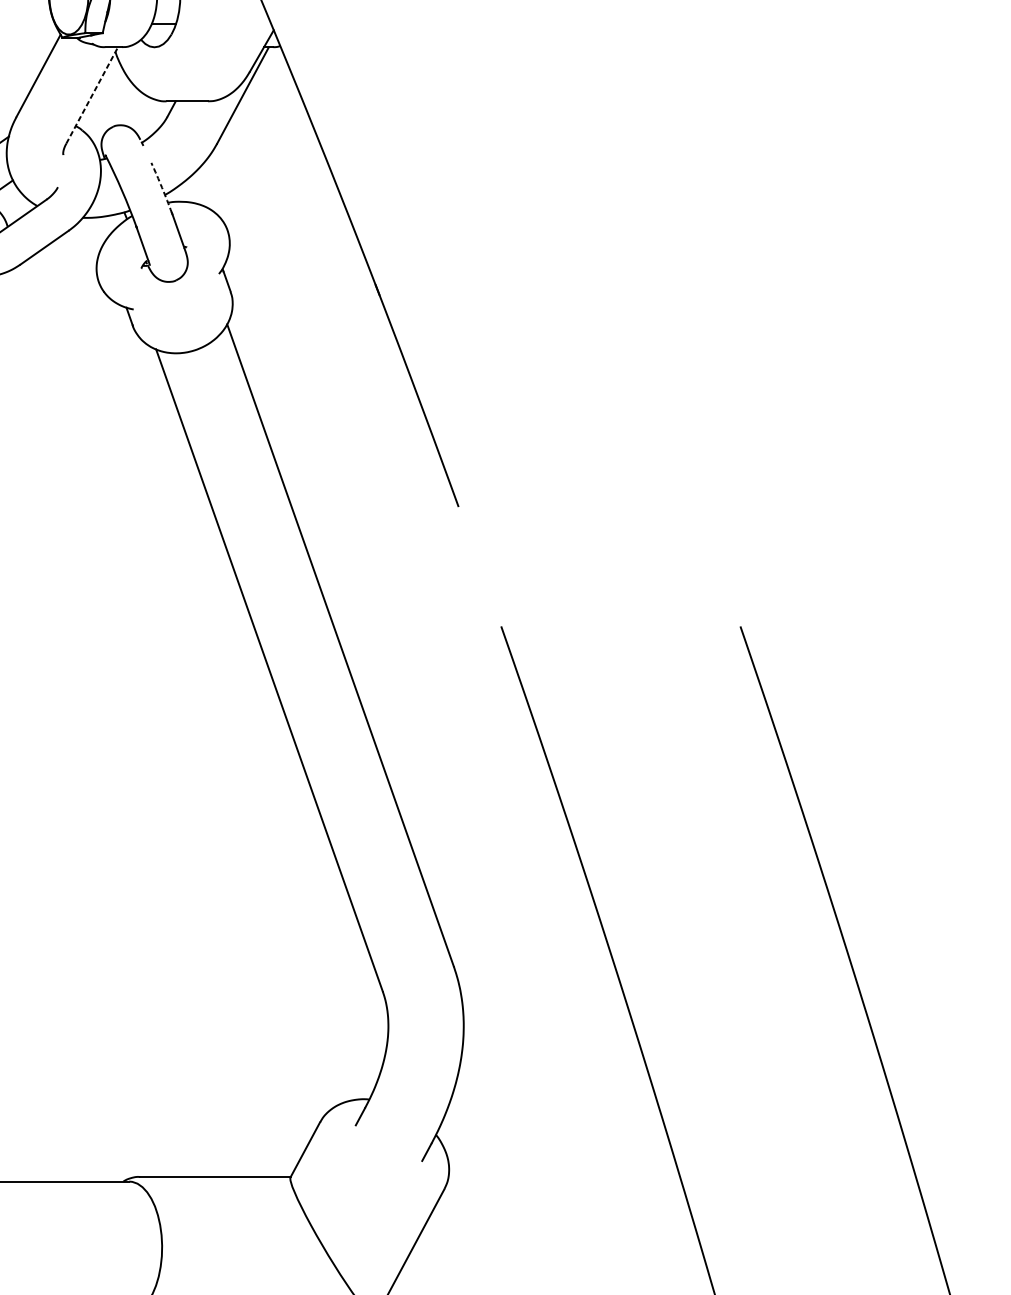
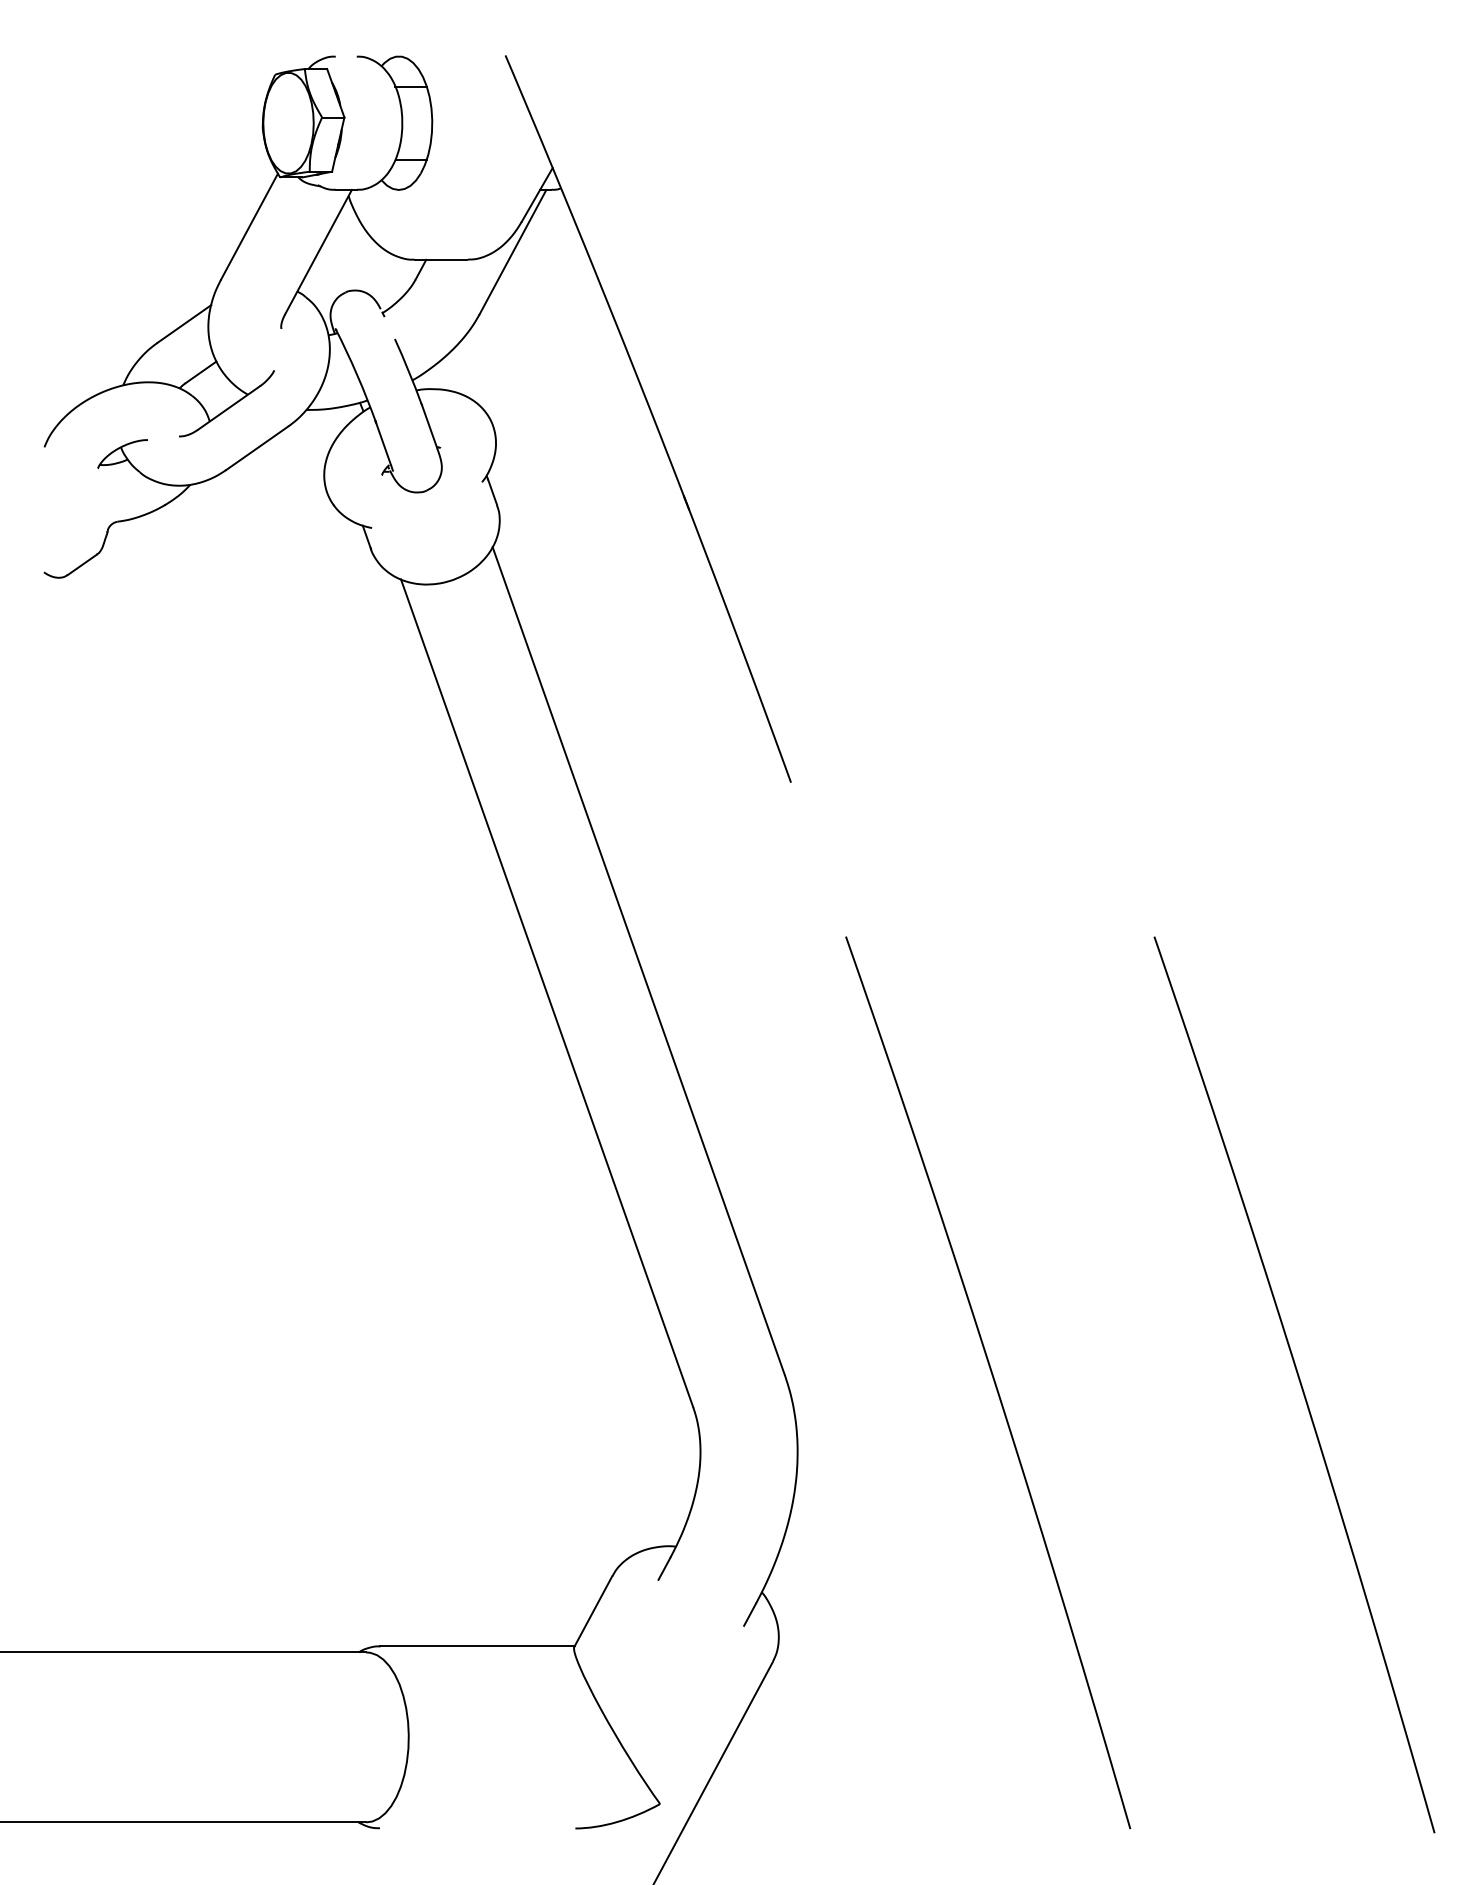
line: (92, 95) -> (318, 251), dashed -> solid
arc: (161, 188) -> (408, 371), dashed -> solid

